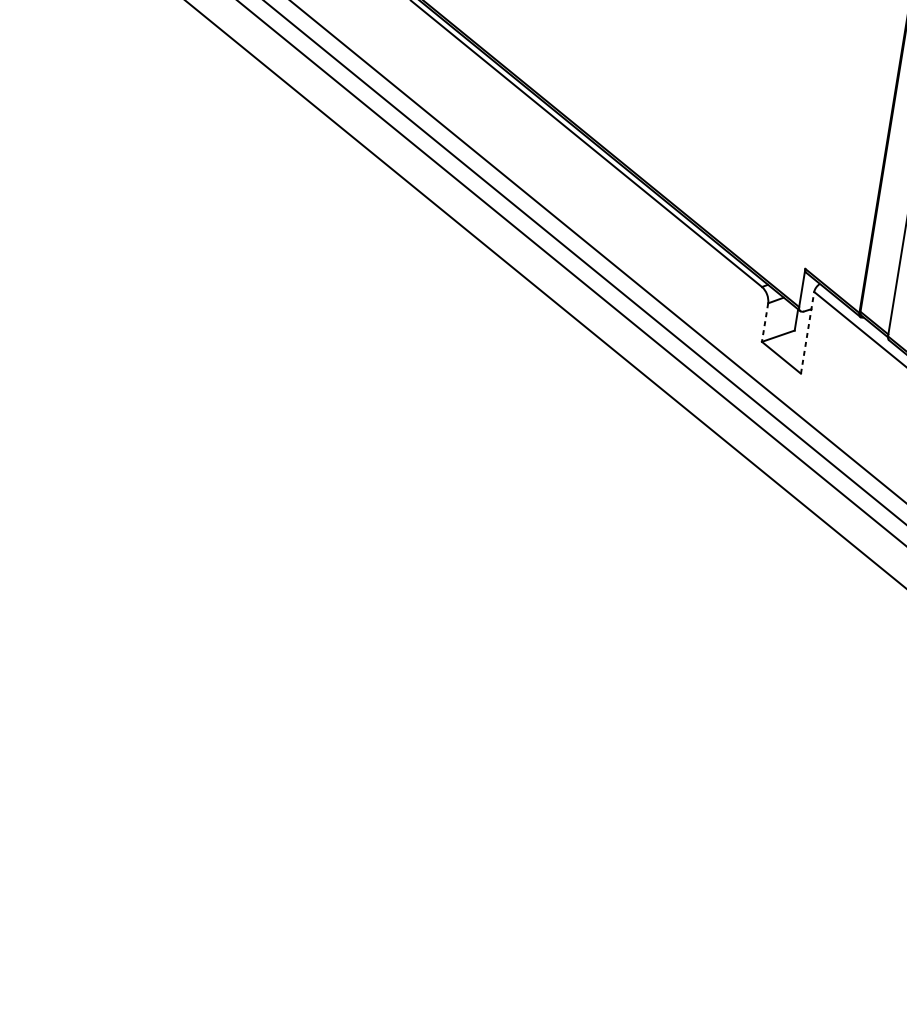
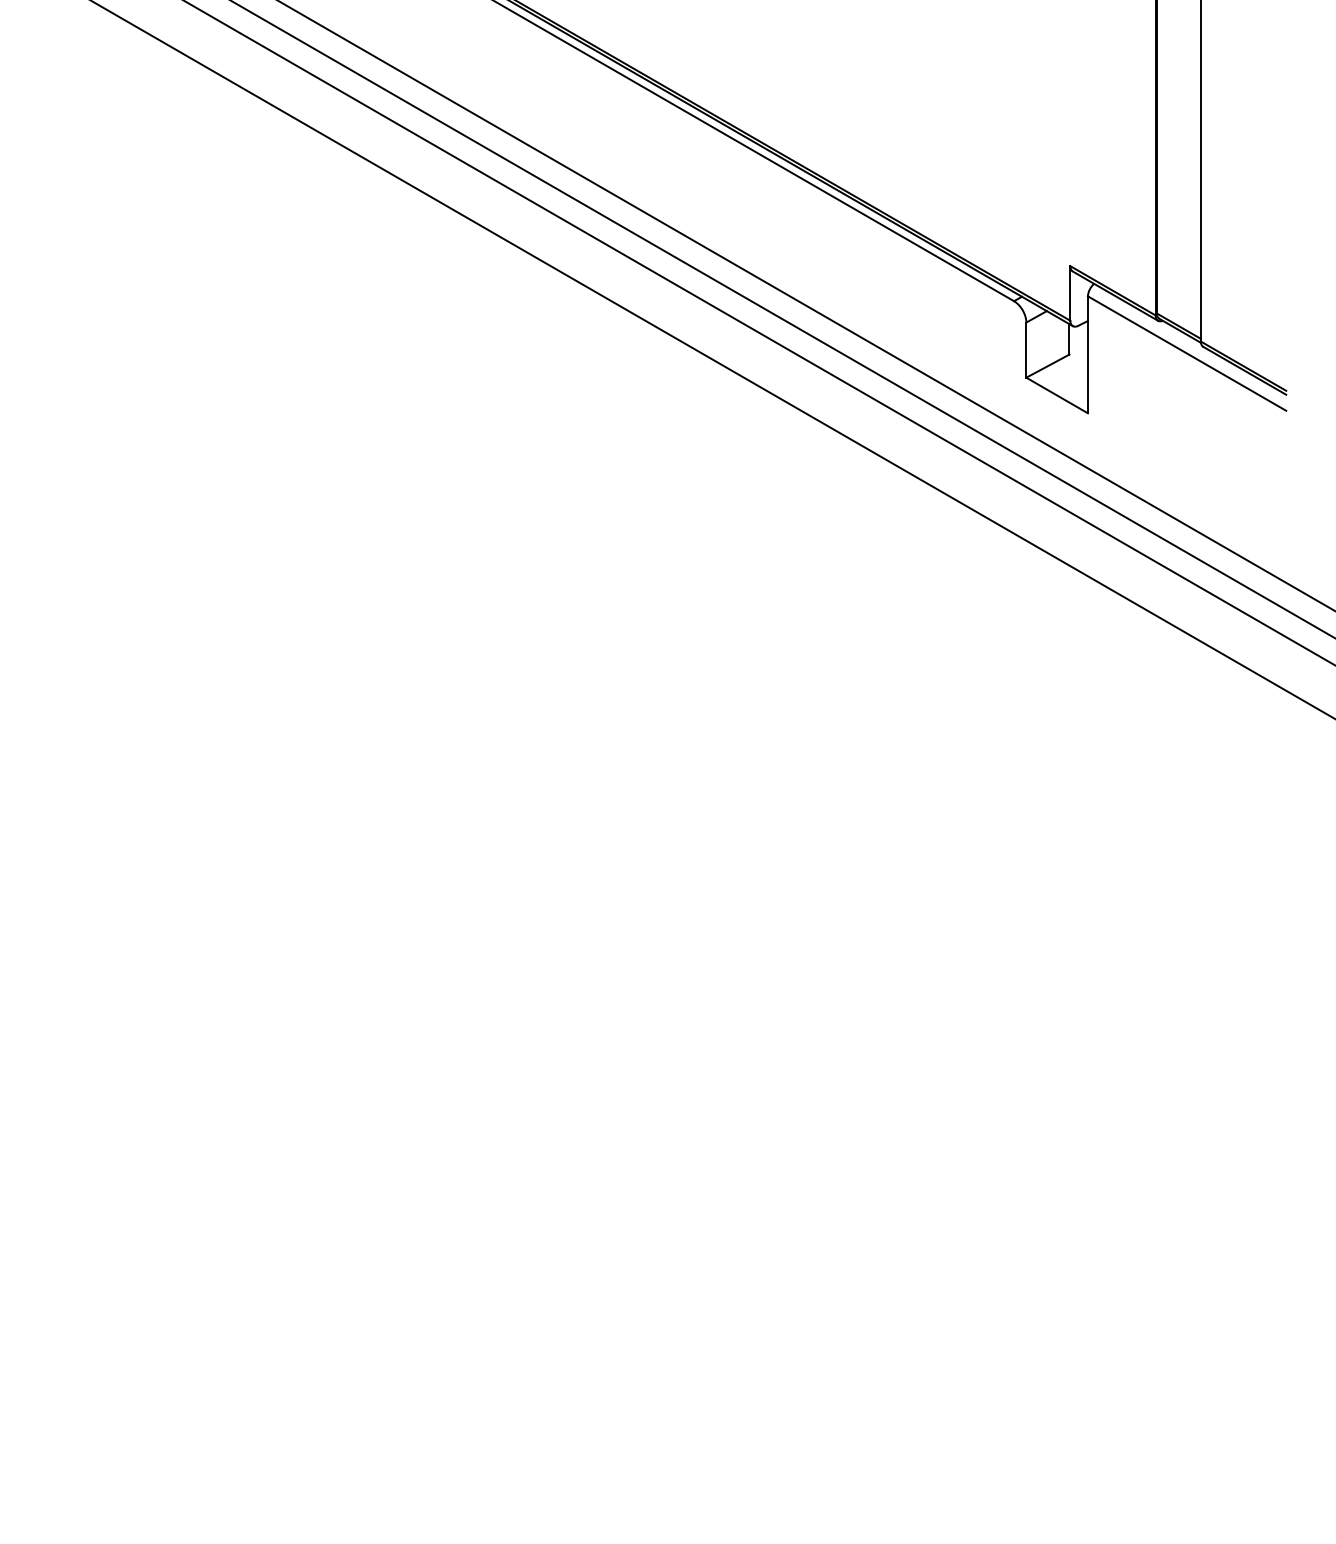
line: (765, 322) -> (1026, 350), dashed -> solid
line: (807, 332) -> (1087, 354), dashed -> solid

